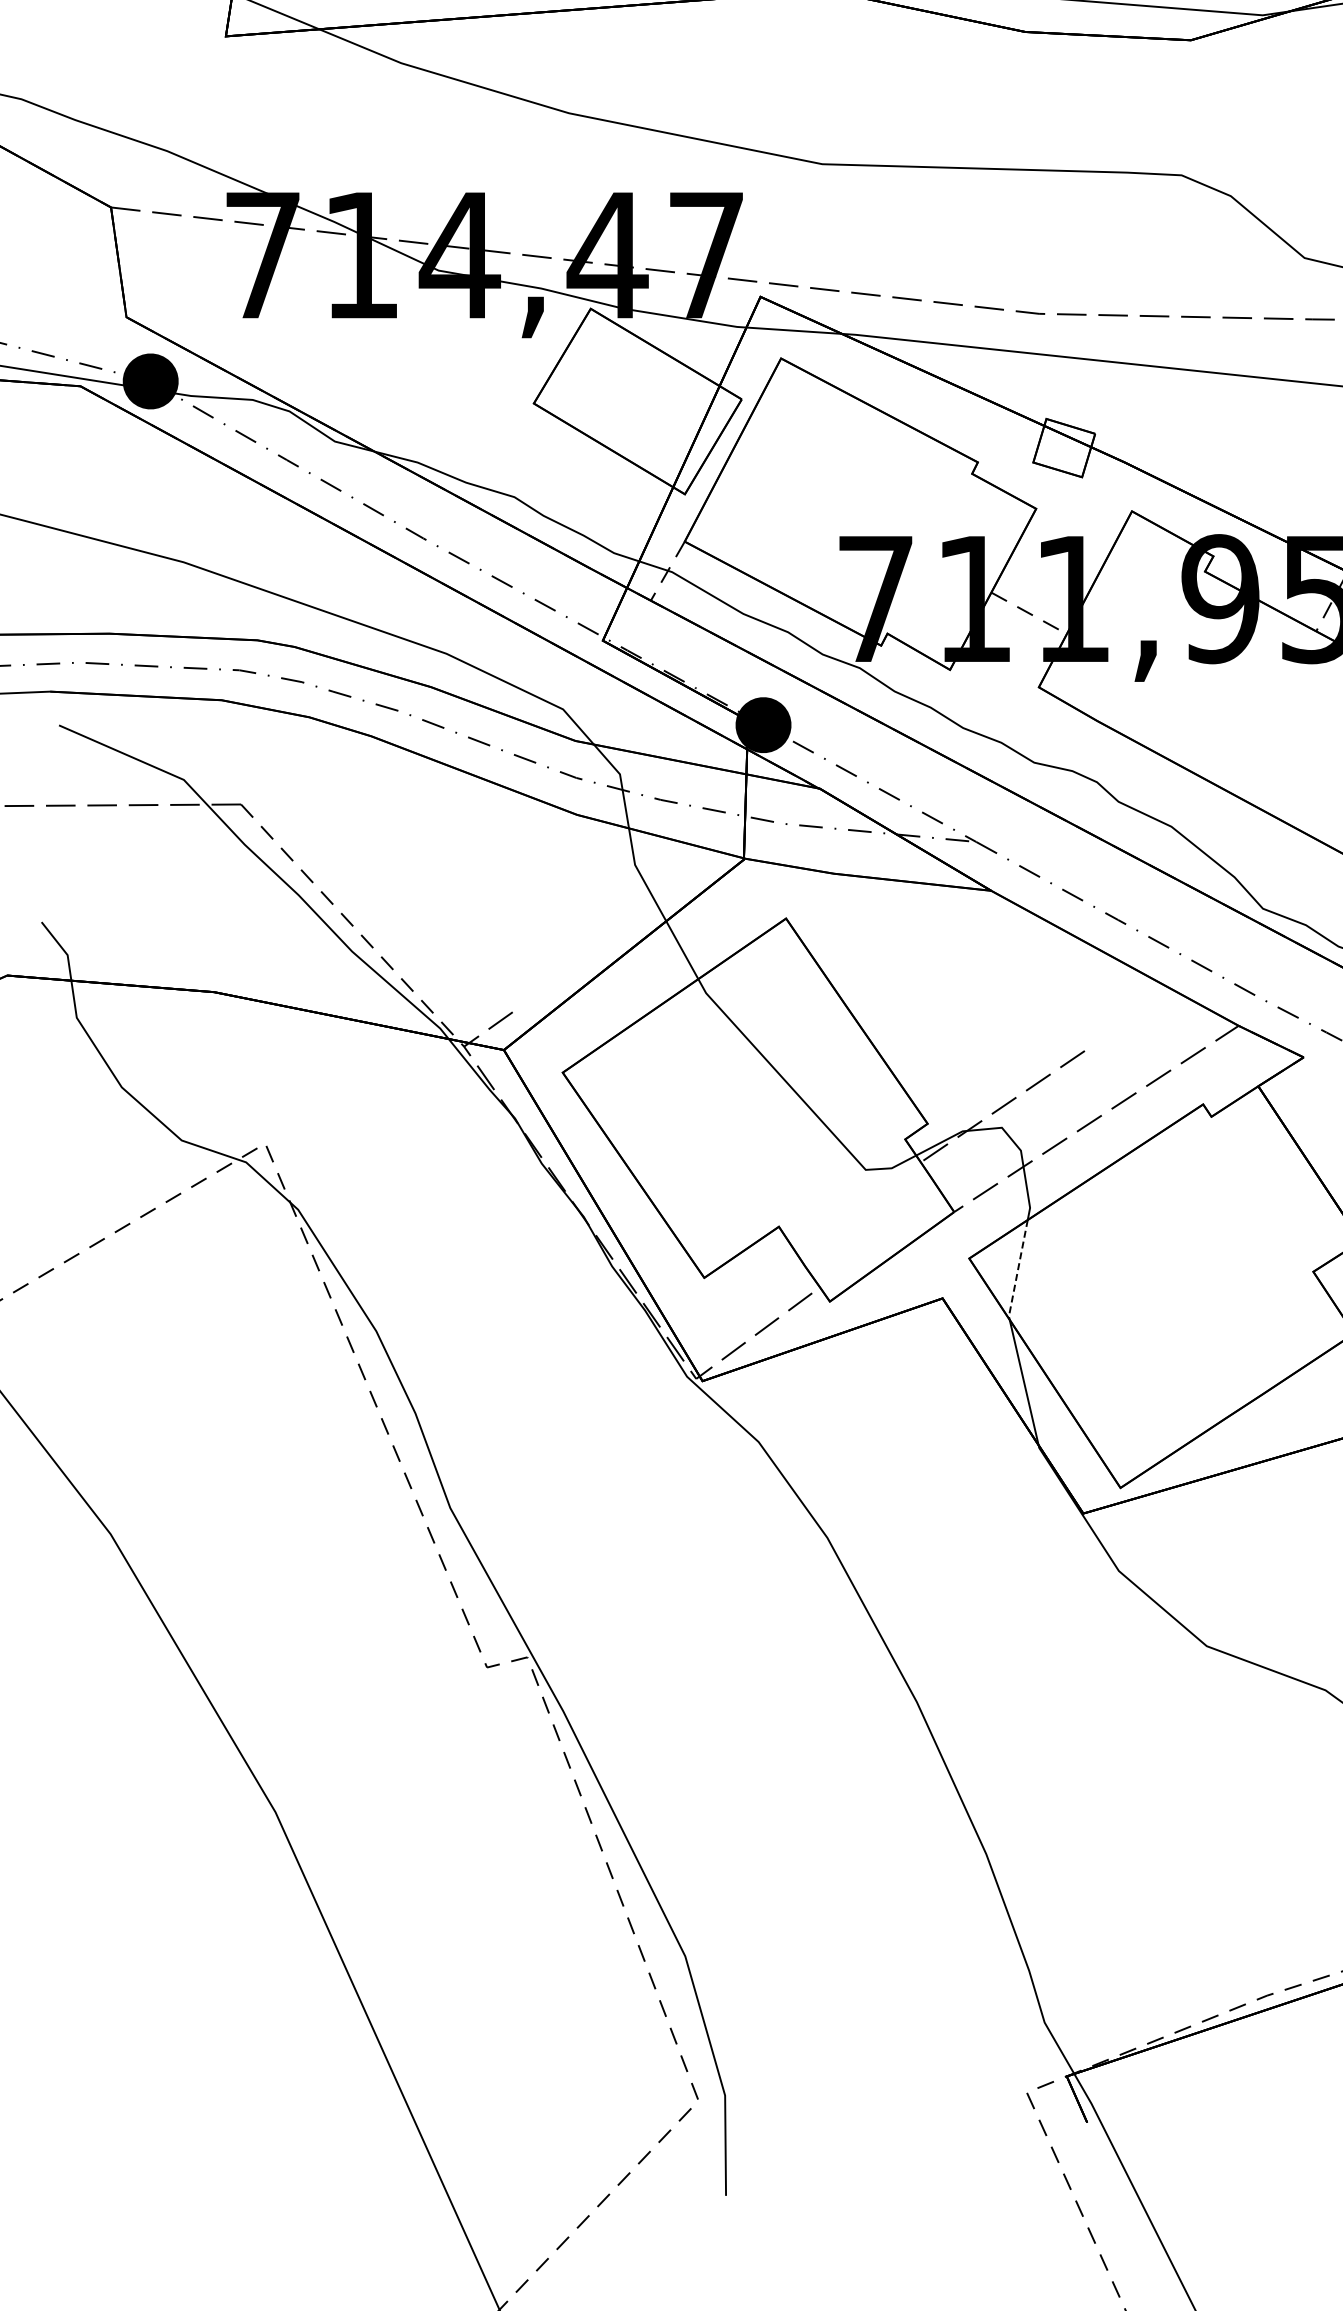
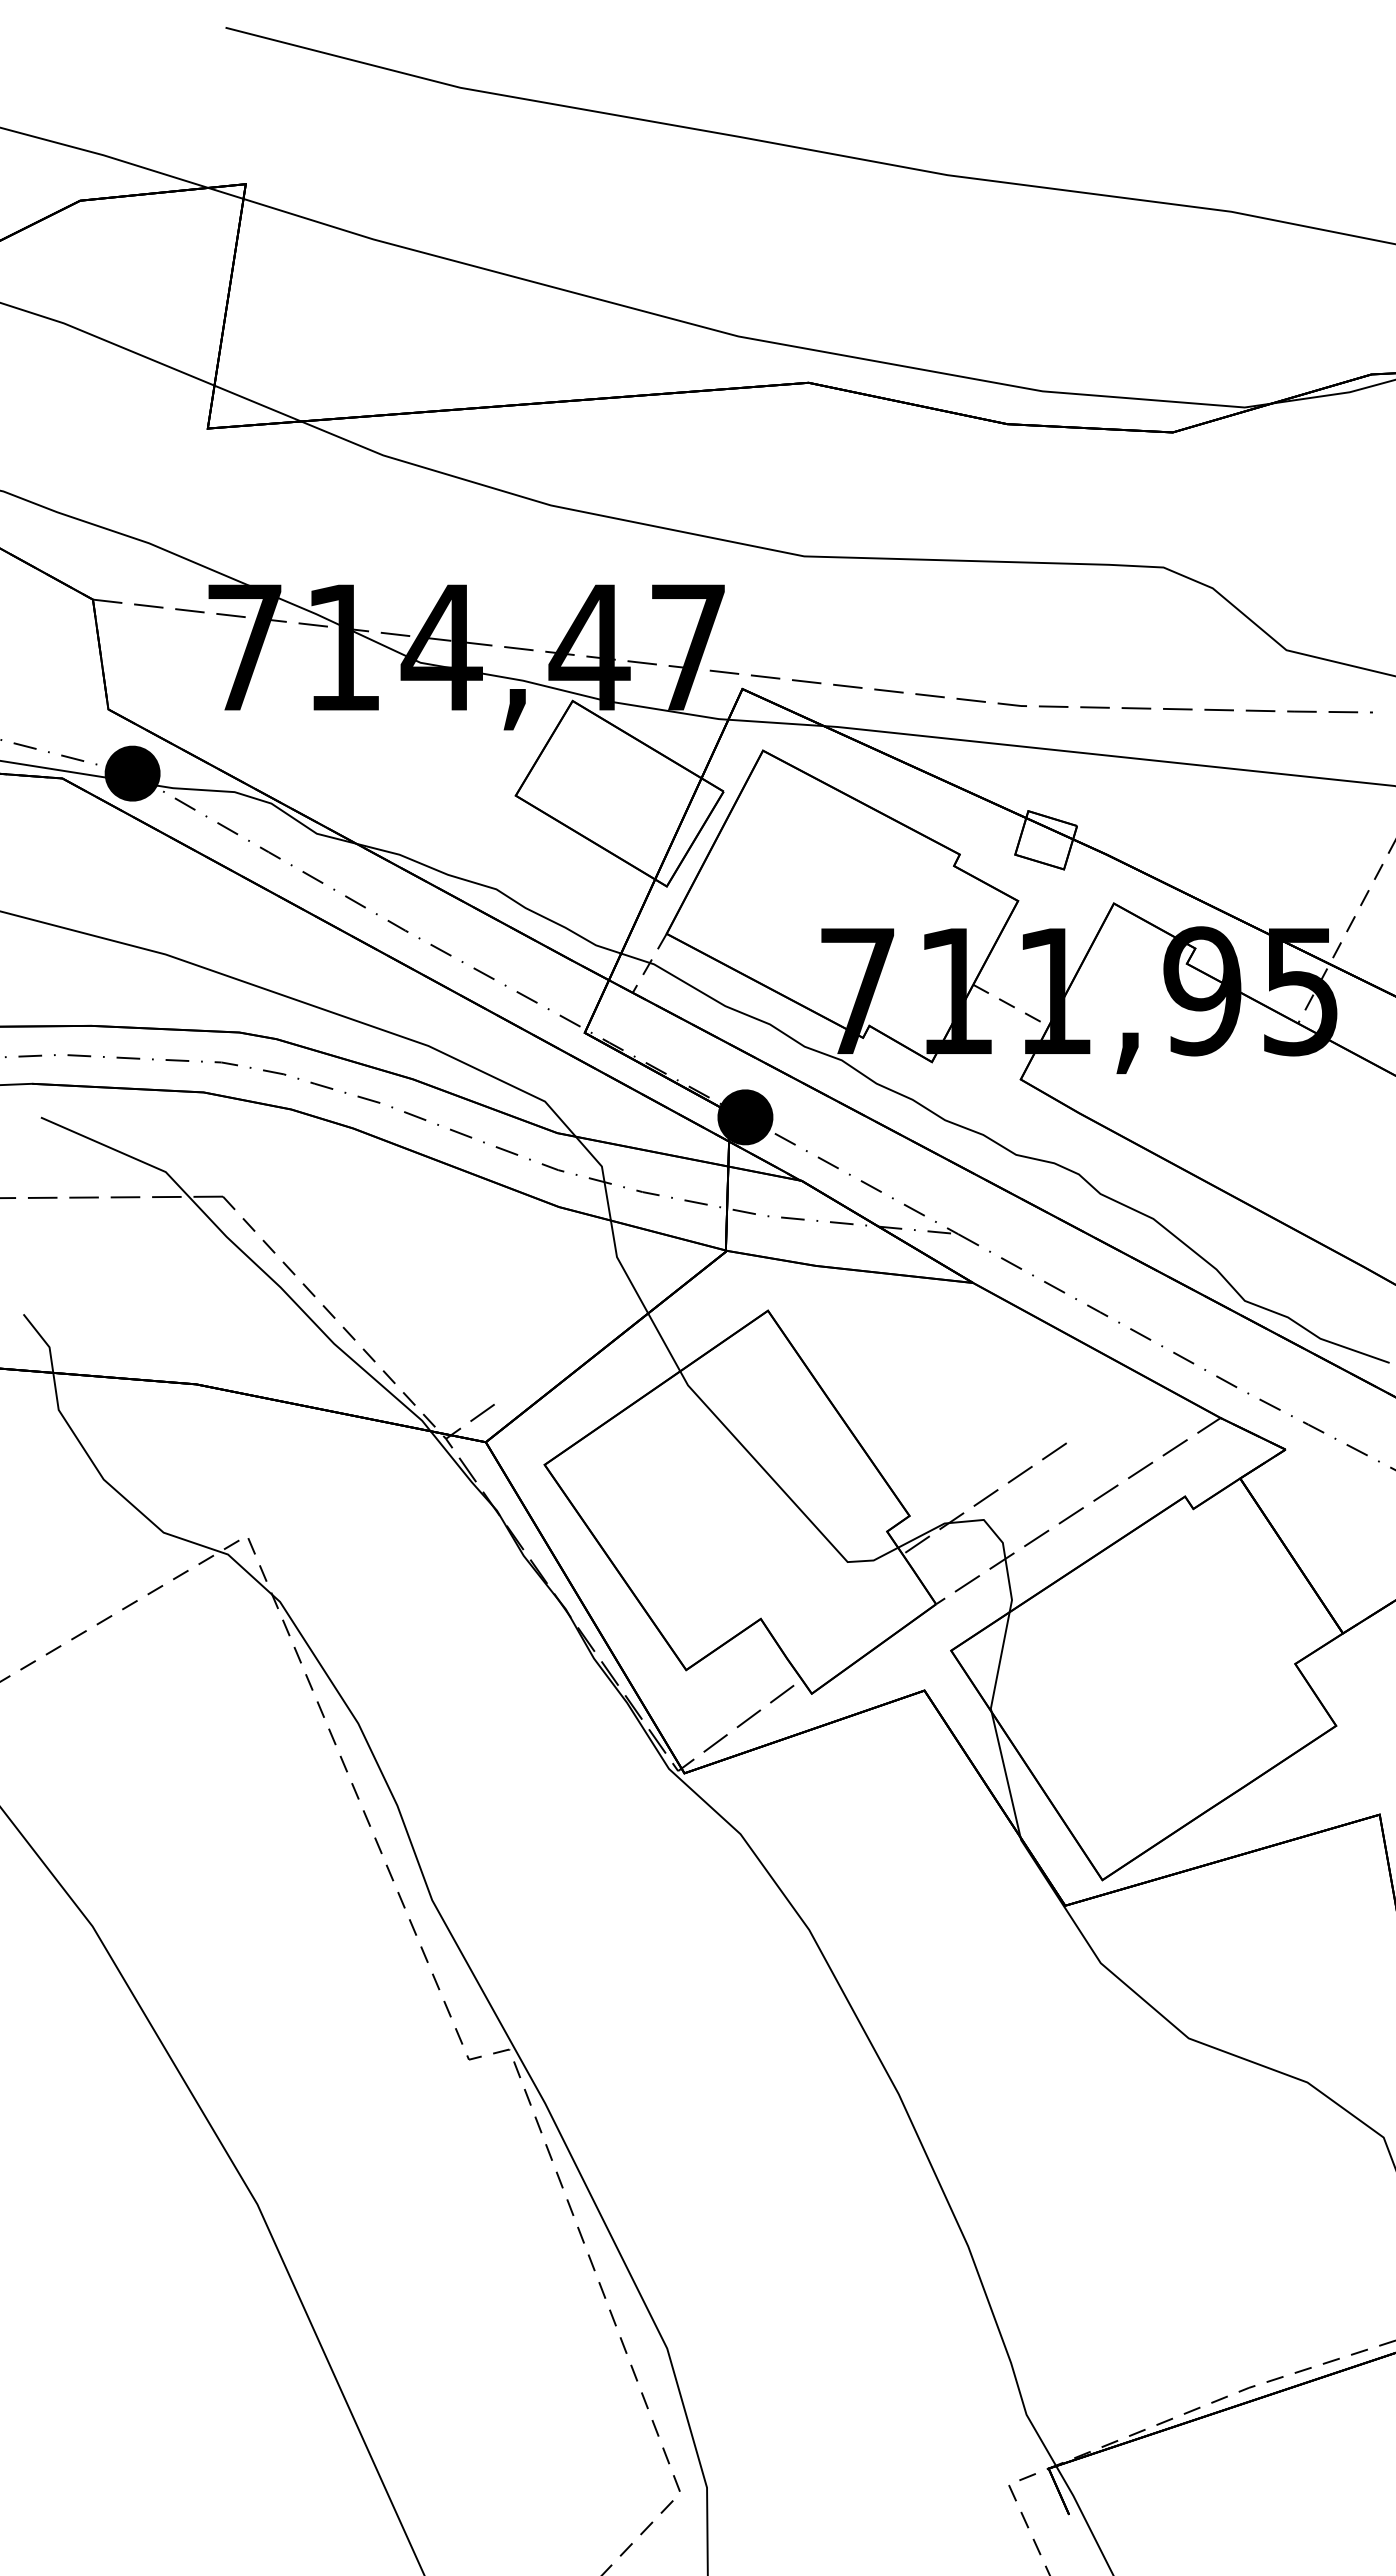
line: (1017, 1270) -> (999, 1662), dashed -> solid

